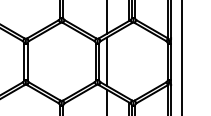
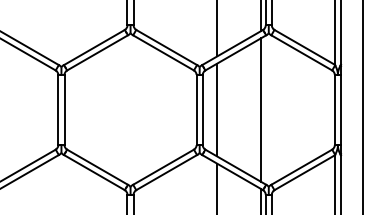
line: (129, 61) -> (261, 109), added

